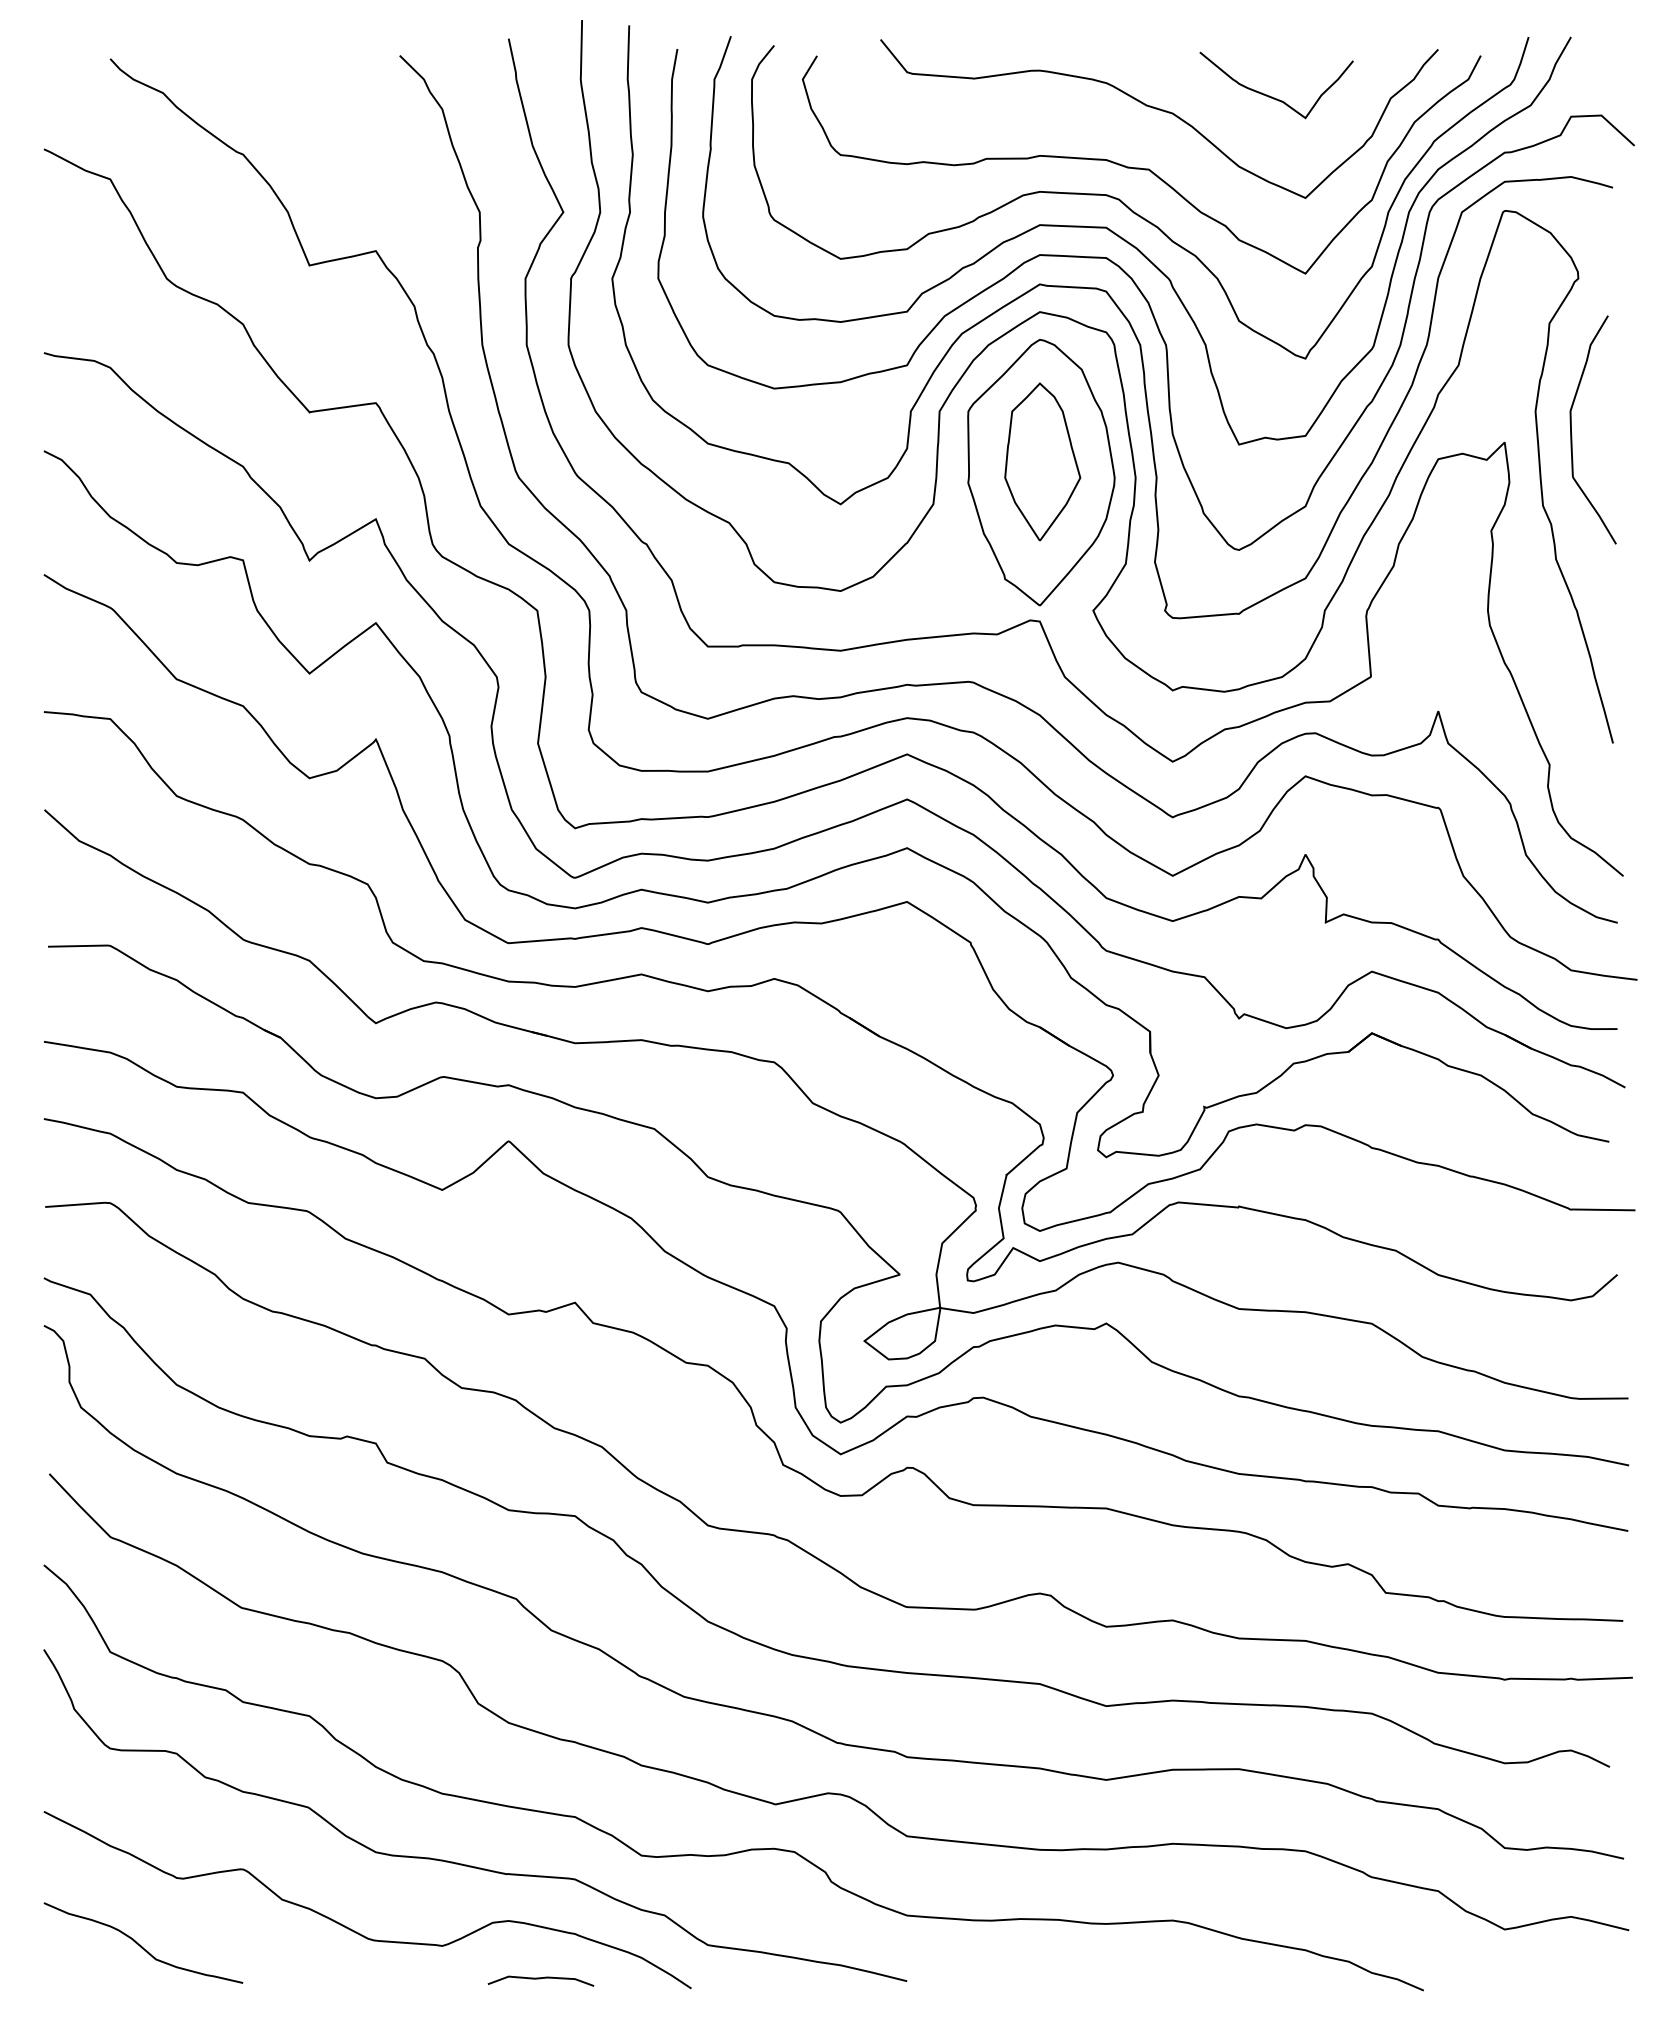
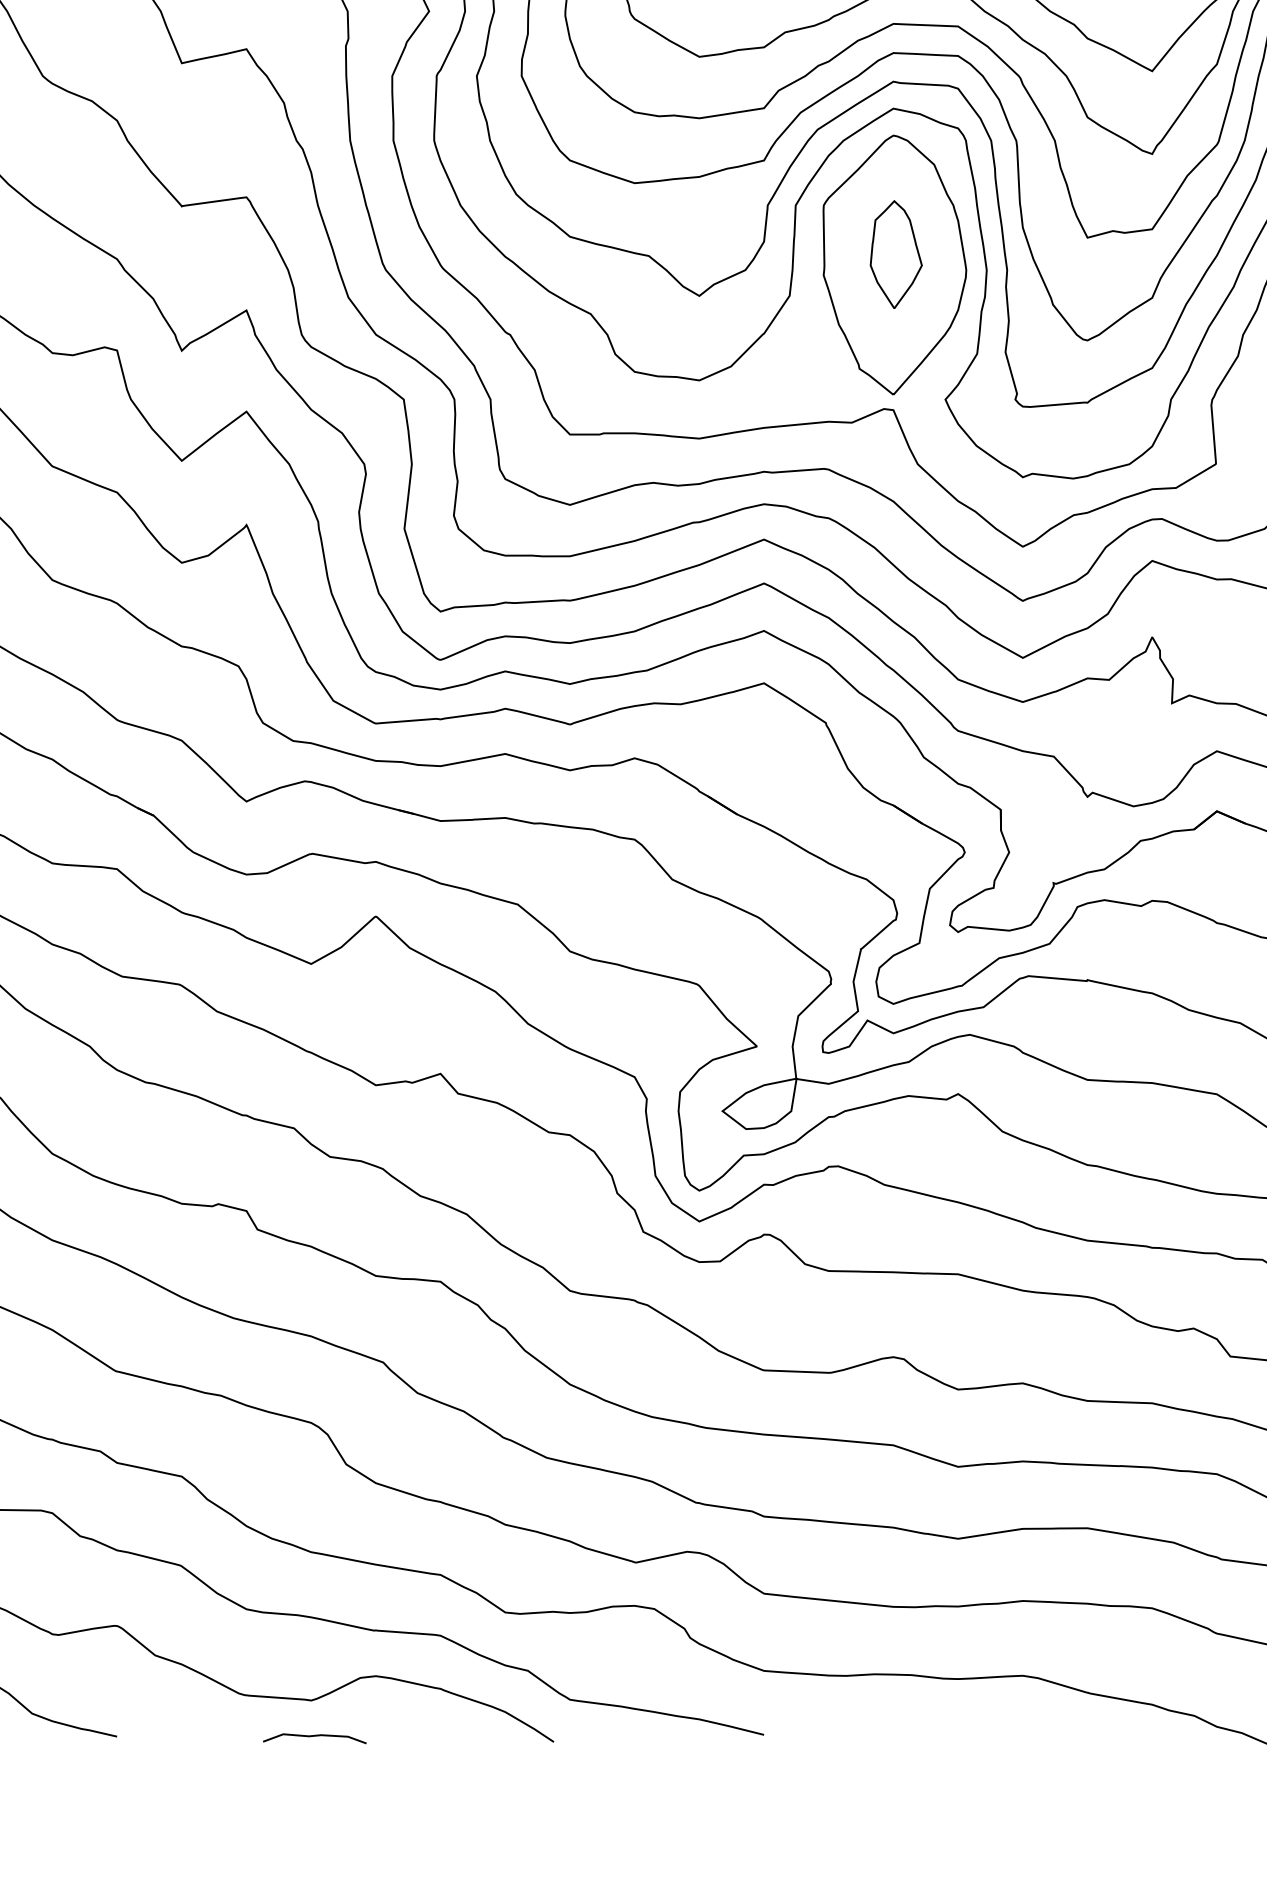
part: (1042, 461) -> (895, 254), size x0.7
curve: (540, 1979) -> (314, 1737), moved

